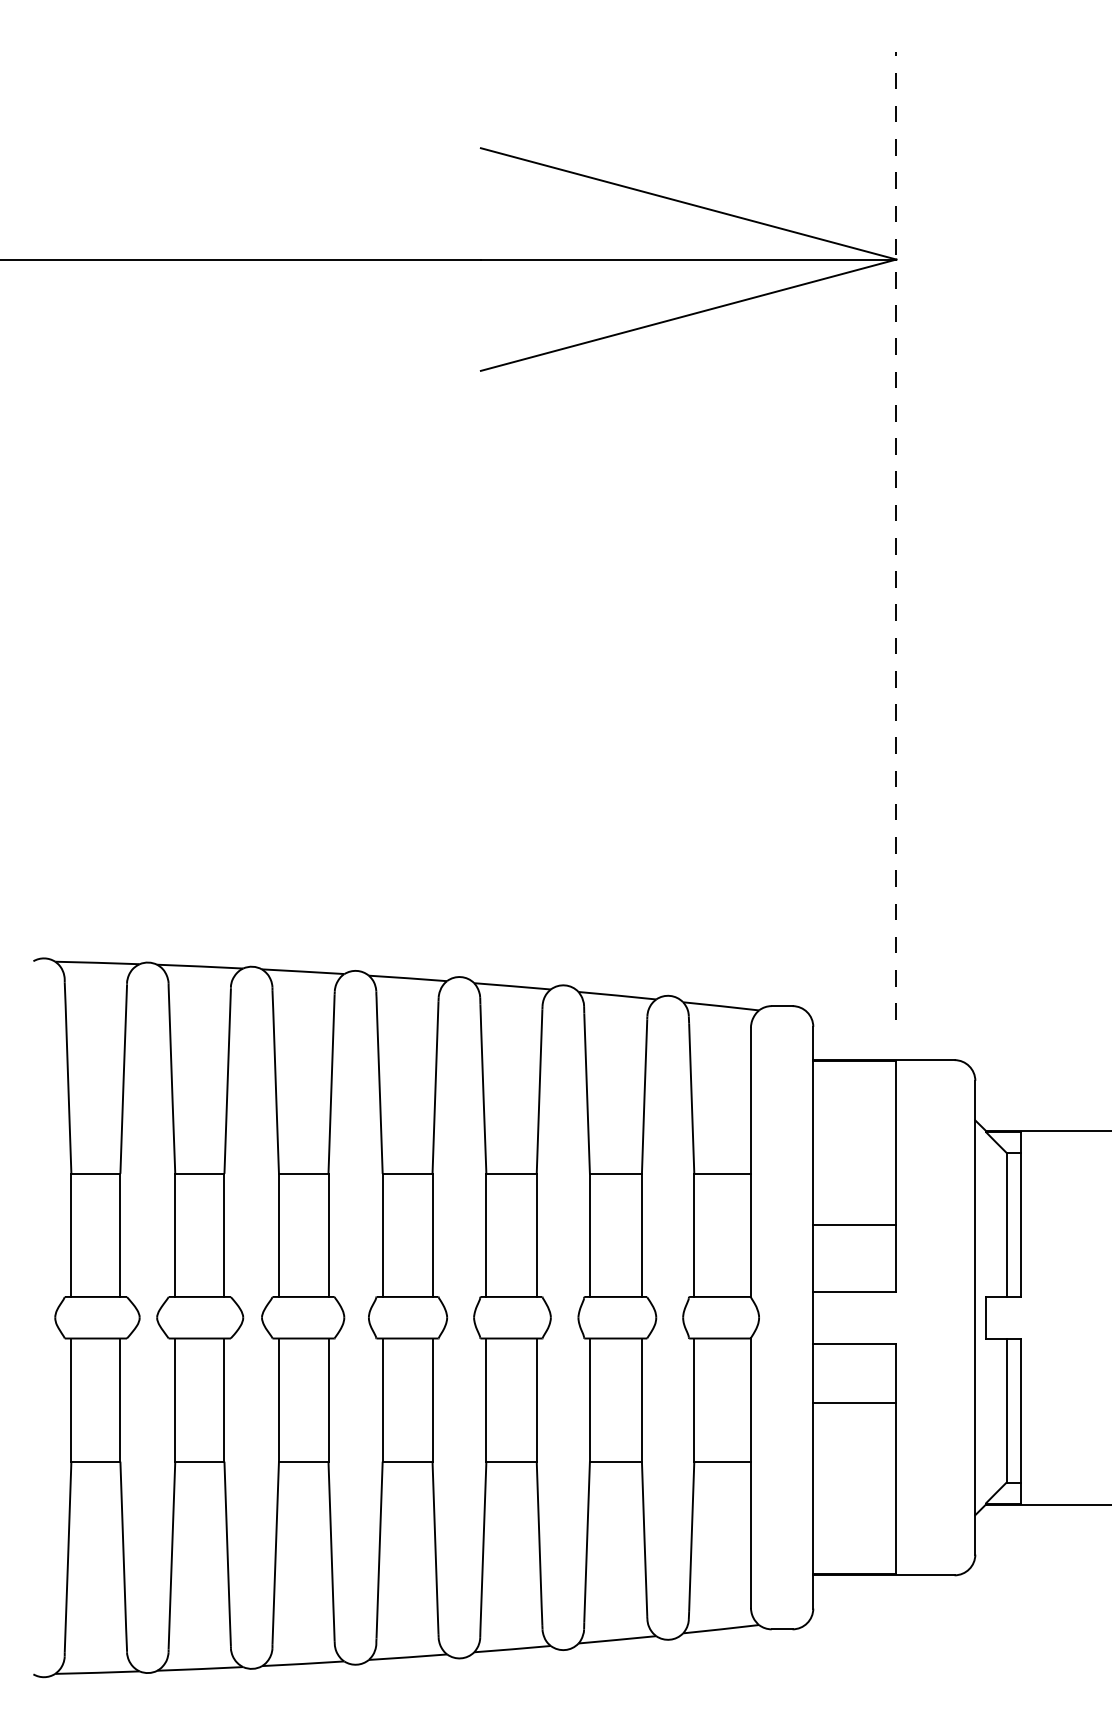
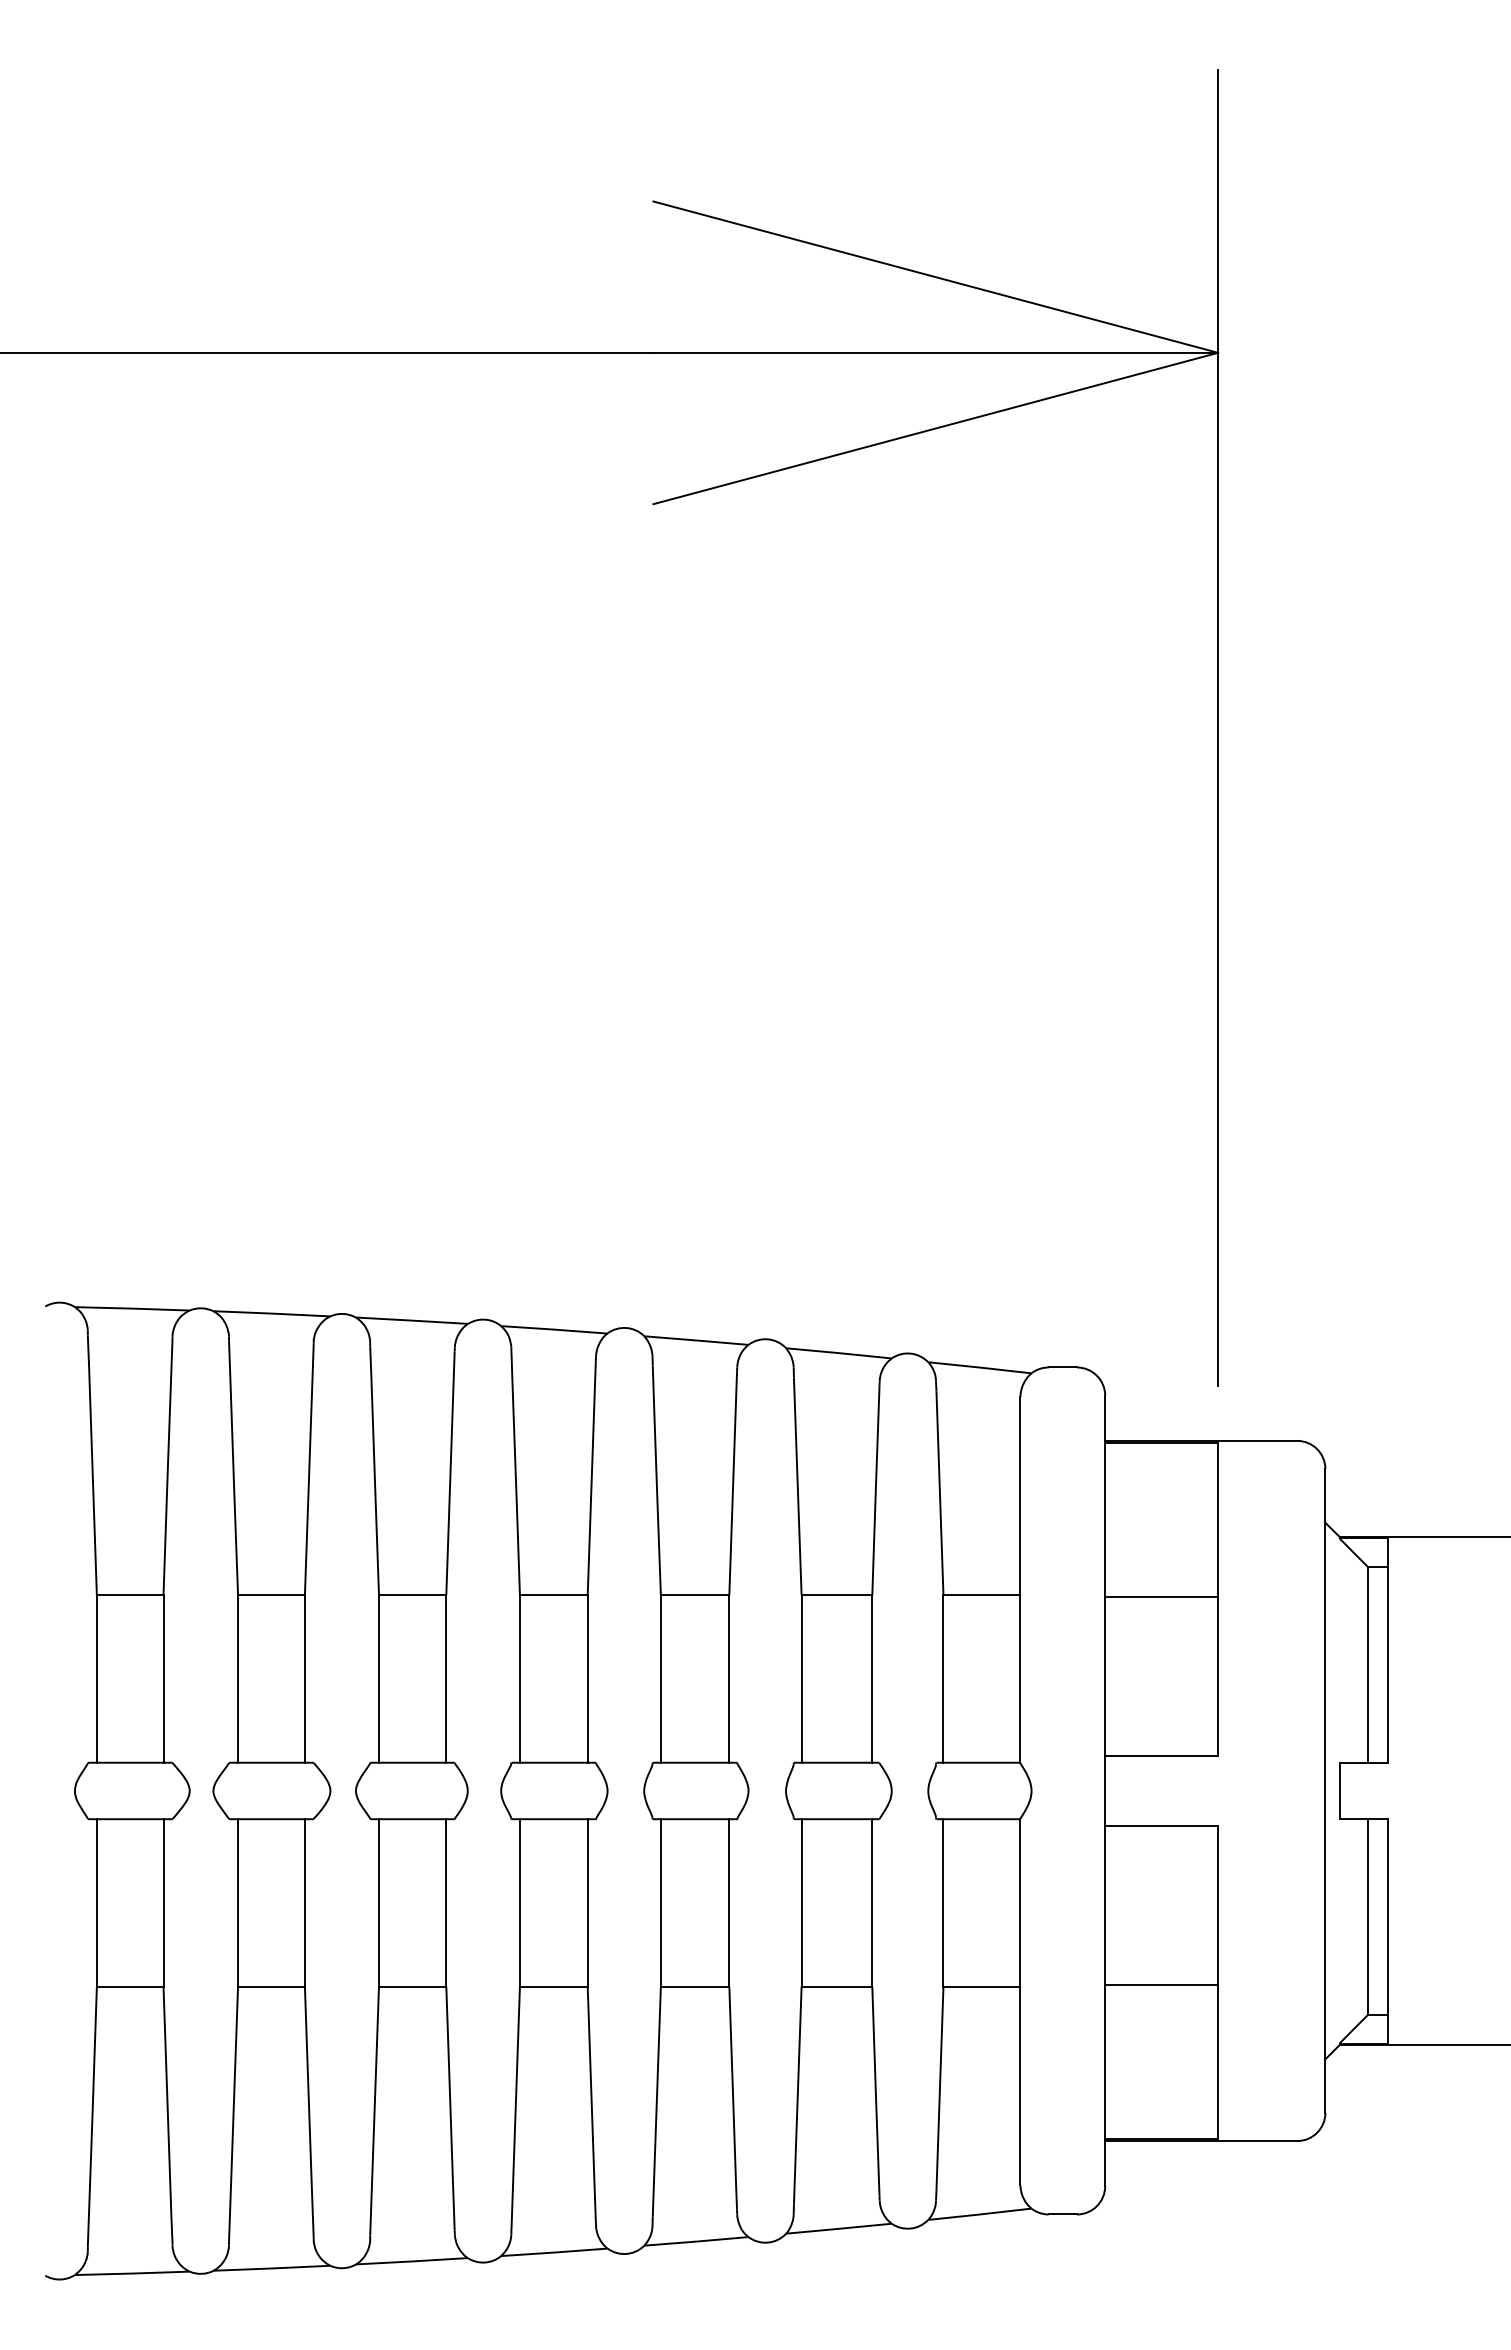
line: (896, 535) -> (1218, 728), dashed -> solid
line: (854, 1225) -> (1161, 1596), moved
line: (854, 1403) -> (1161, 1985), moved

